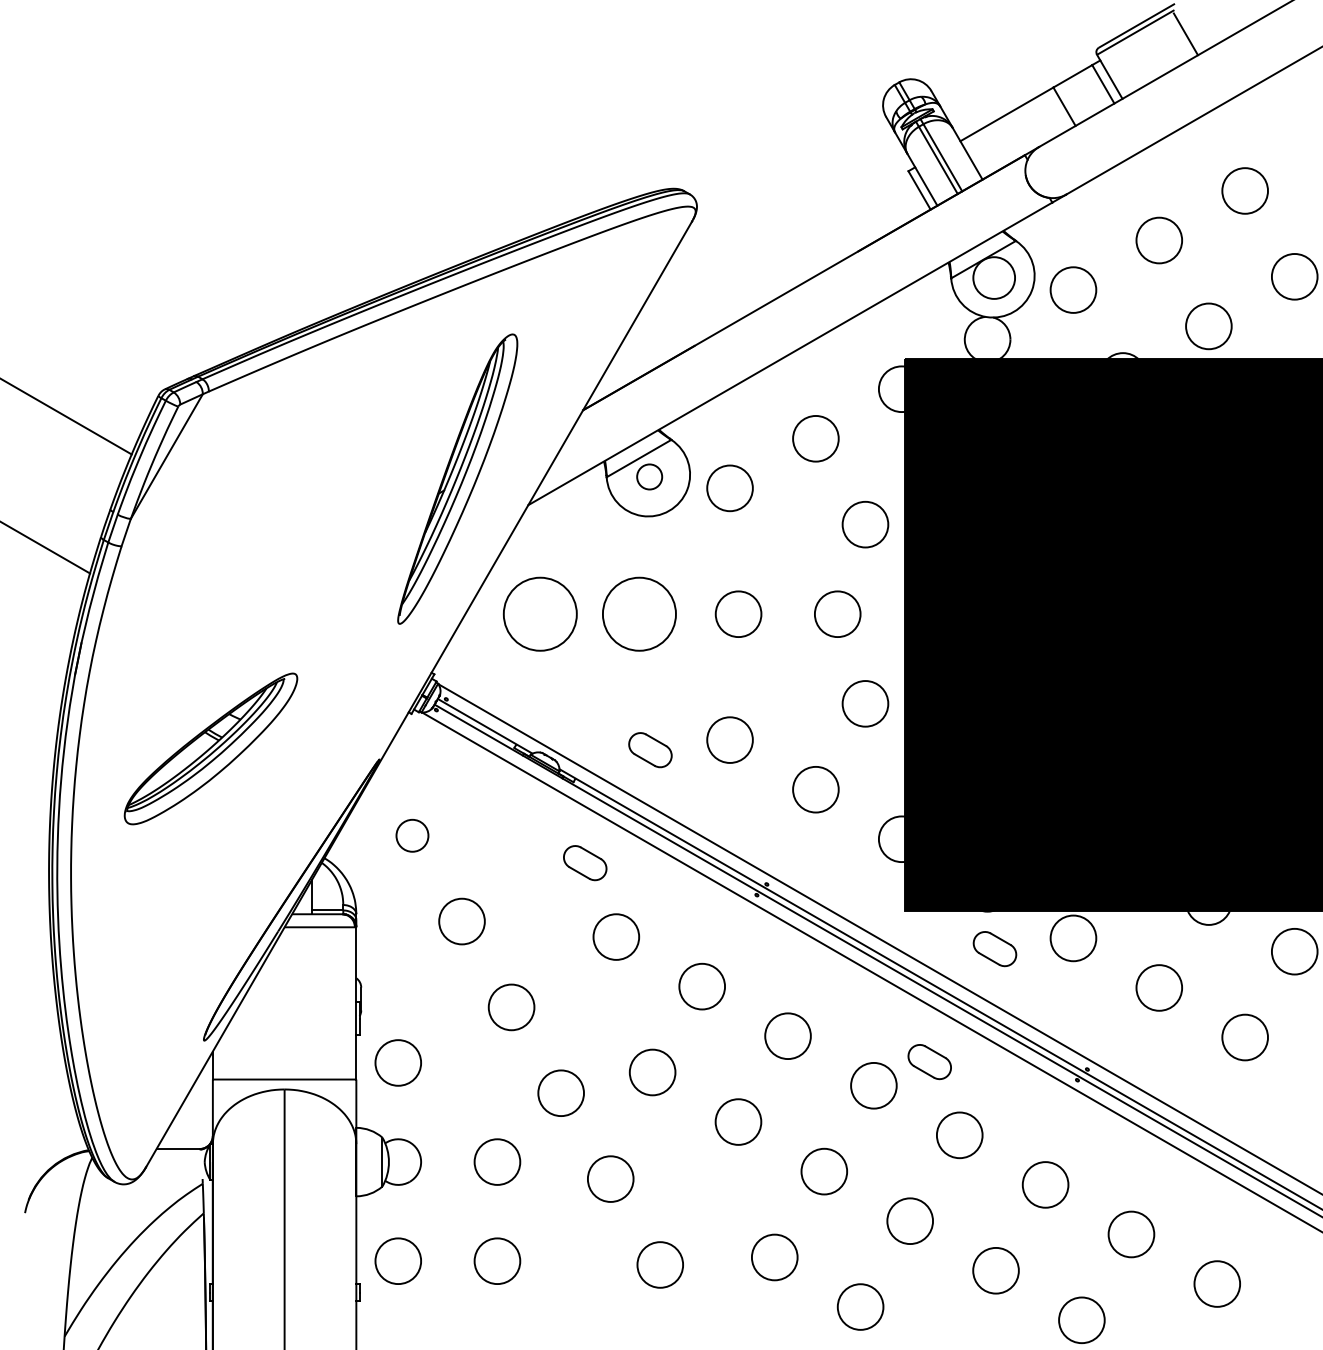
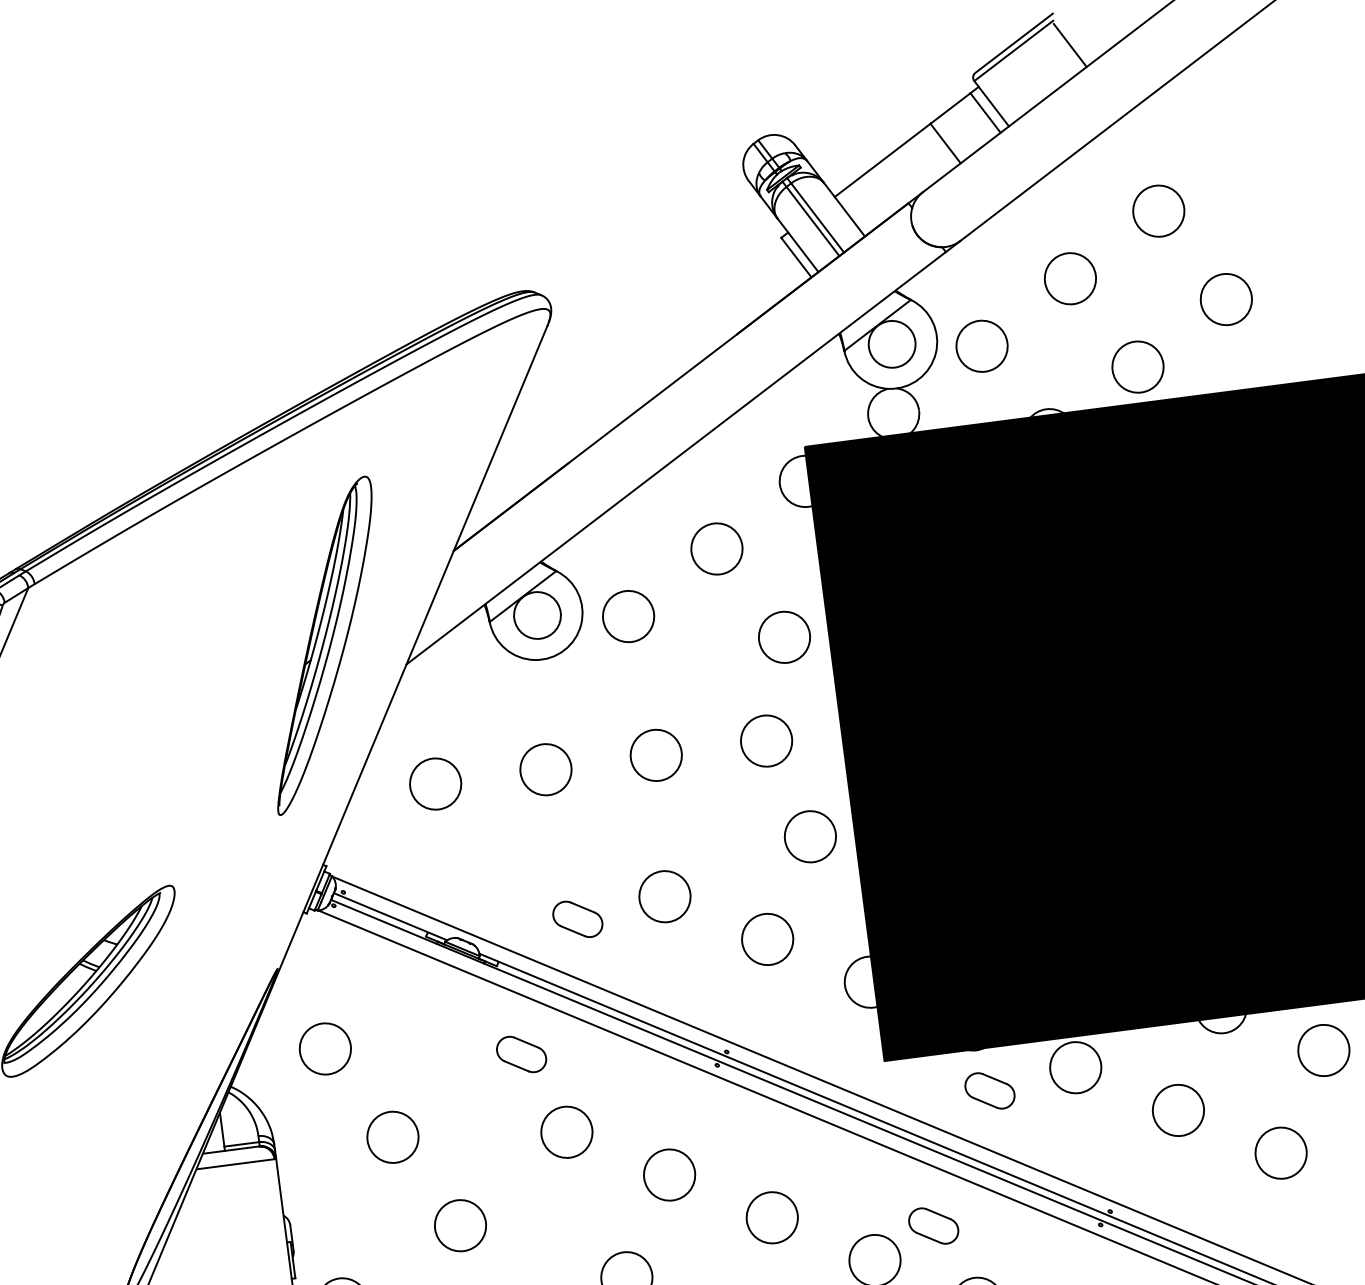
circle: (649, 476) -> (537, 614), size x1.67
circle: (540, 614) -> (435, 784), size x0.62
circle: (639, 614) -> (546, 770), size x0.62
circle: (412, 835) -> (325, 1048), size x1.43

